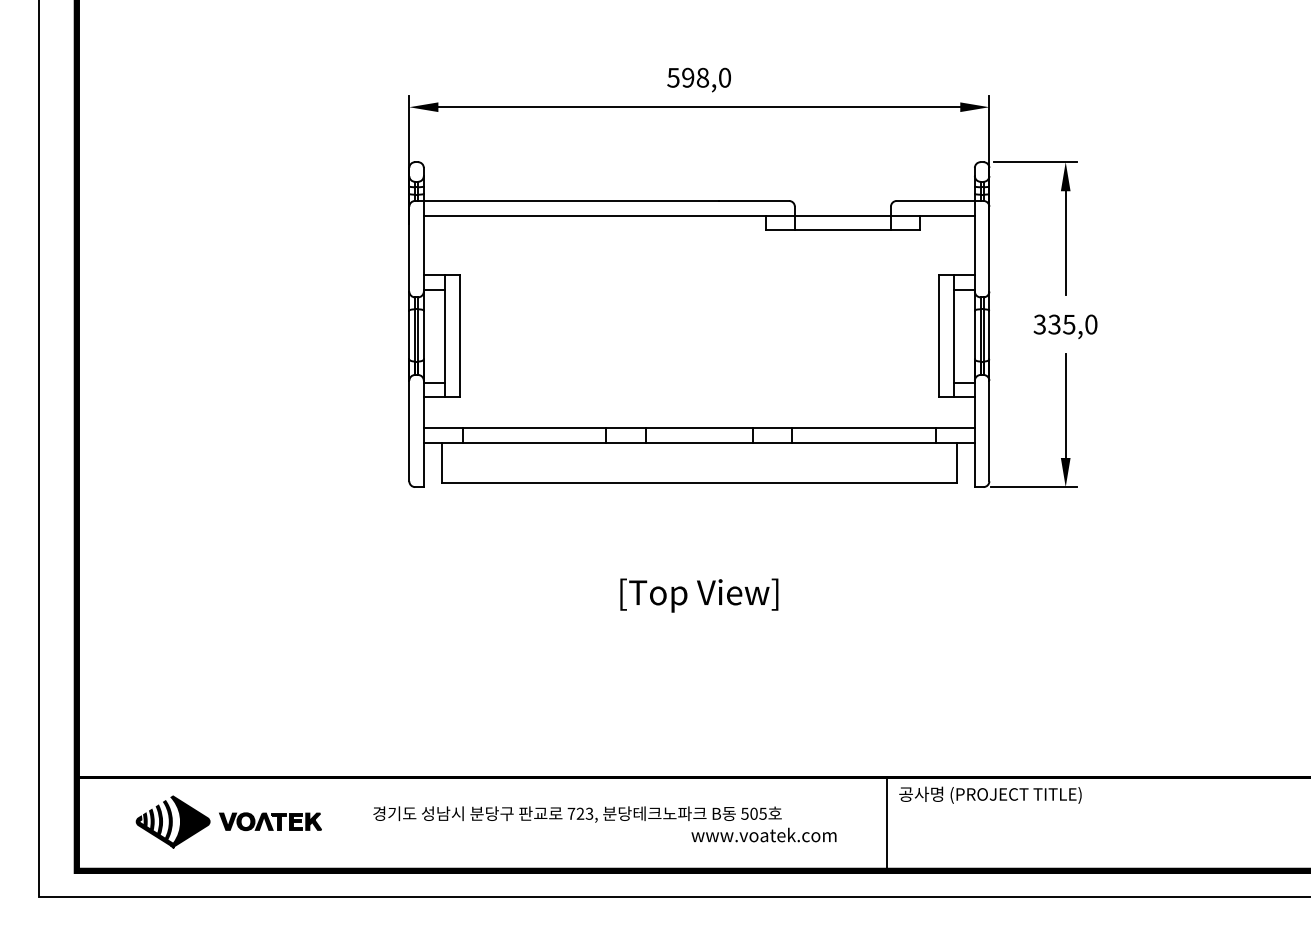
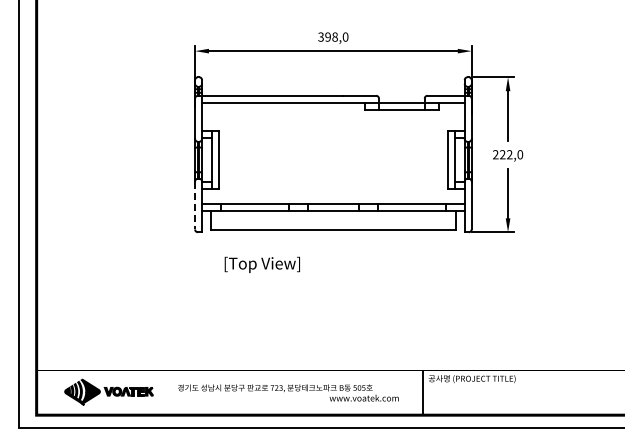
text: (672, 76) -> (320, 36), 598,0 -> 398,0
text: (1054, 324) -> (502, 154), 335,0 -> 222,0
line: (410, 431) -> (195, 205), solid -> dashed
text: (697, 594) -> (261, 264), moved

